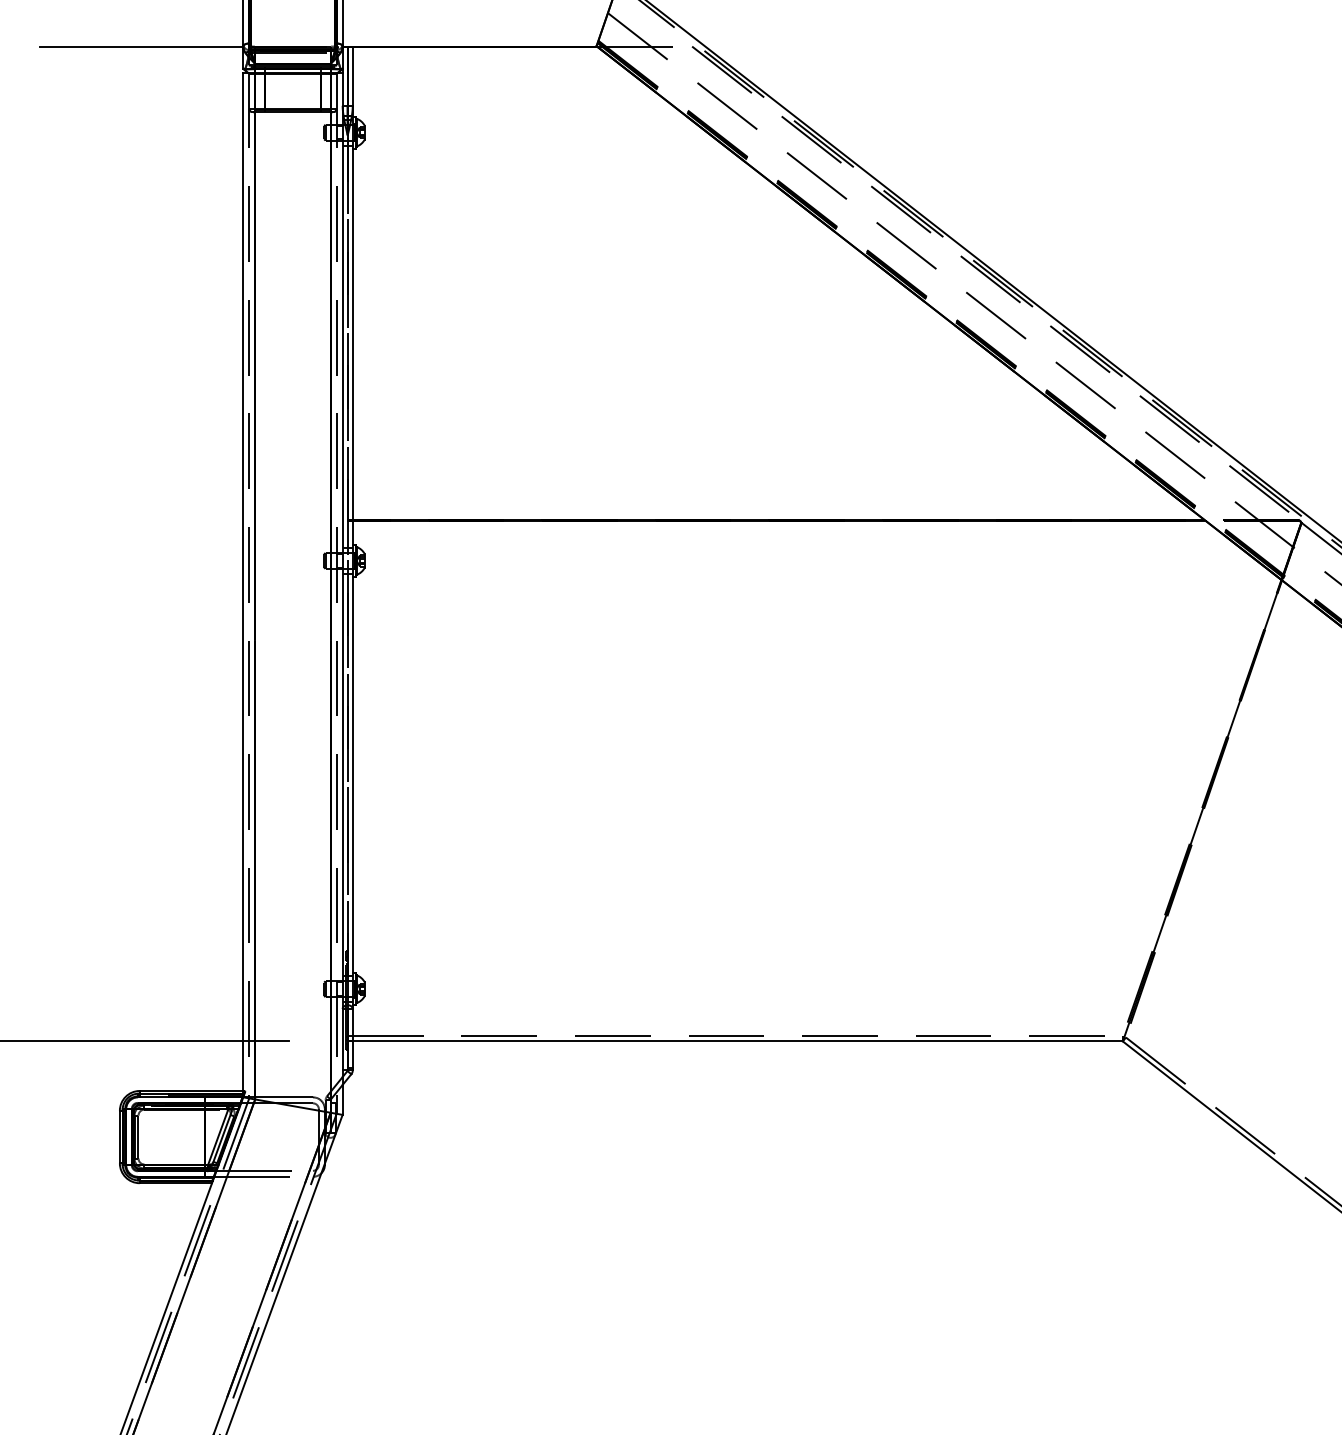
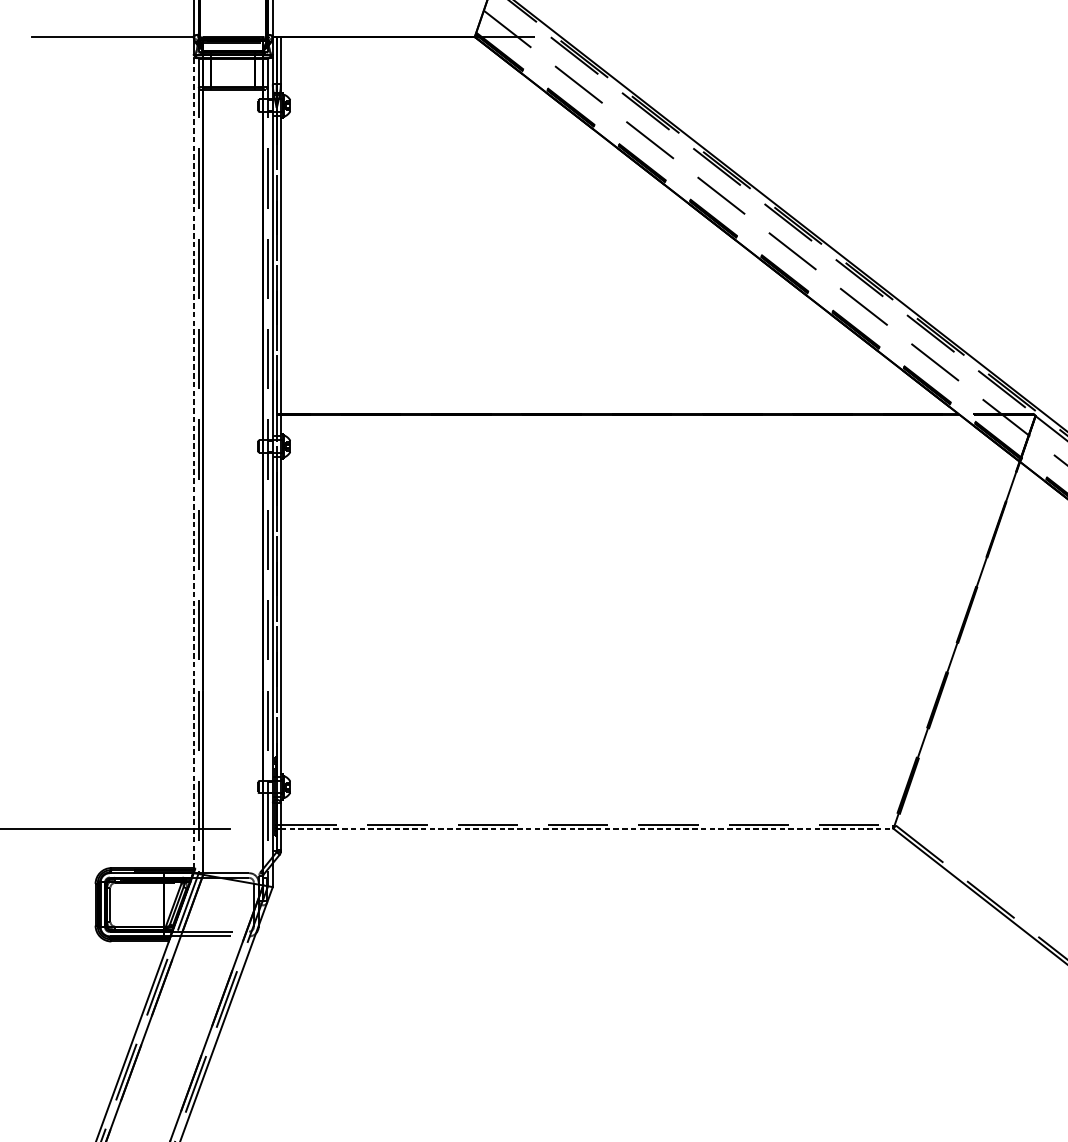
line: (243, 585) -> (193, 465), solid -> dashed
line: (738, 1041) -> (587, 828), solid -> dashed

